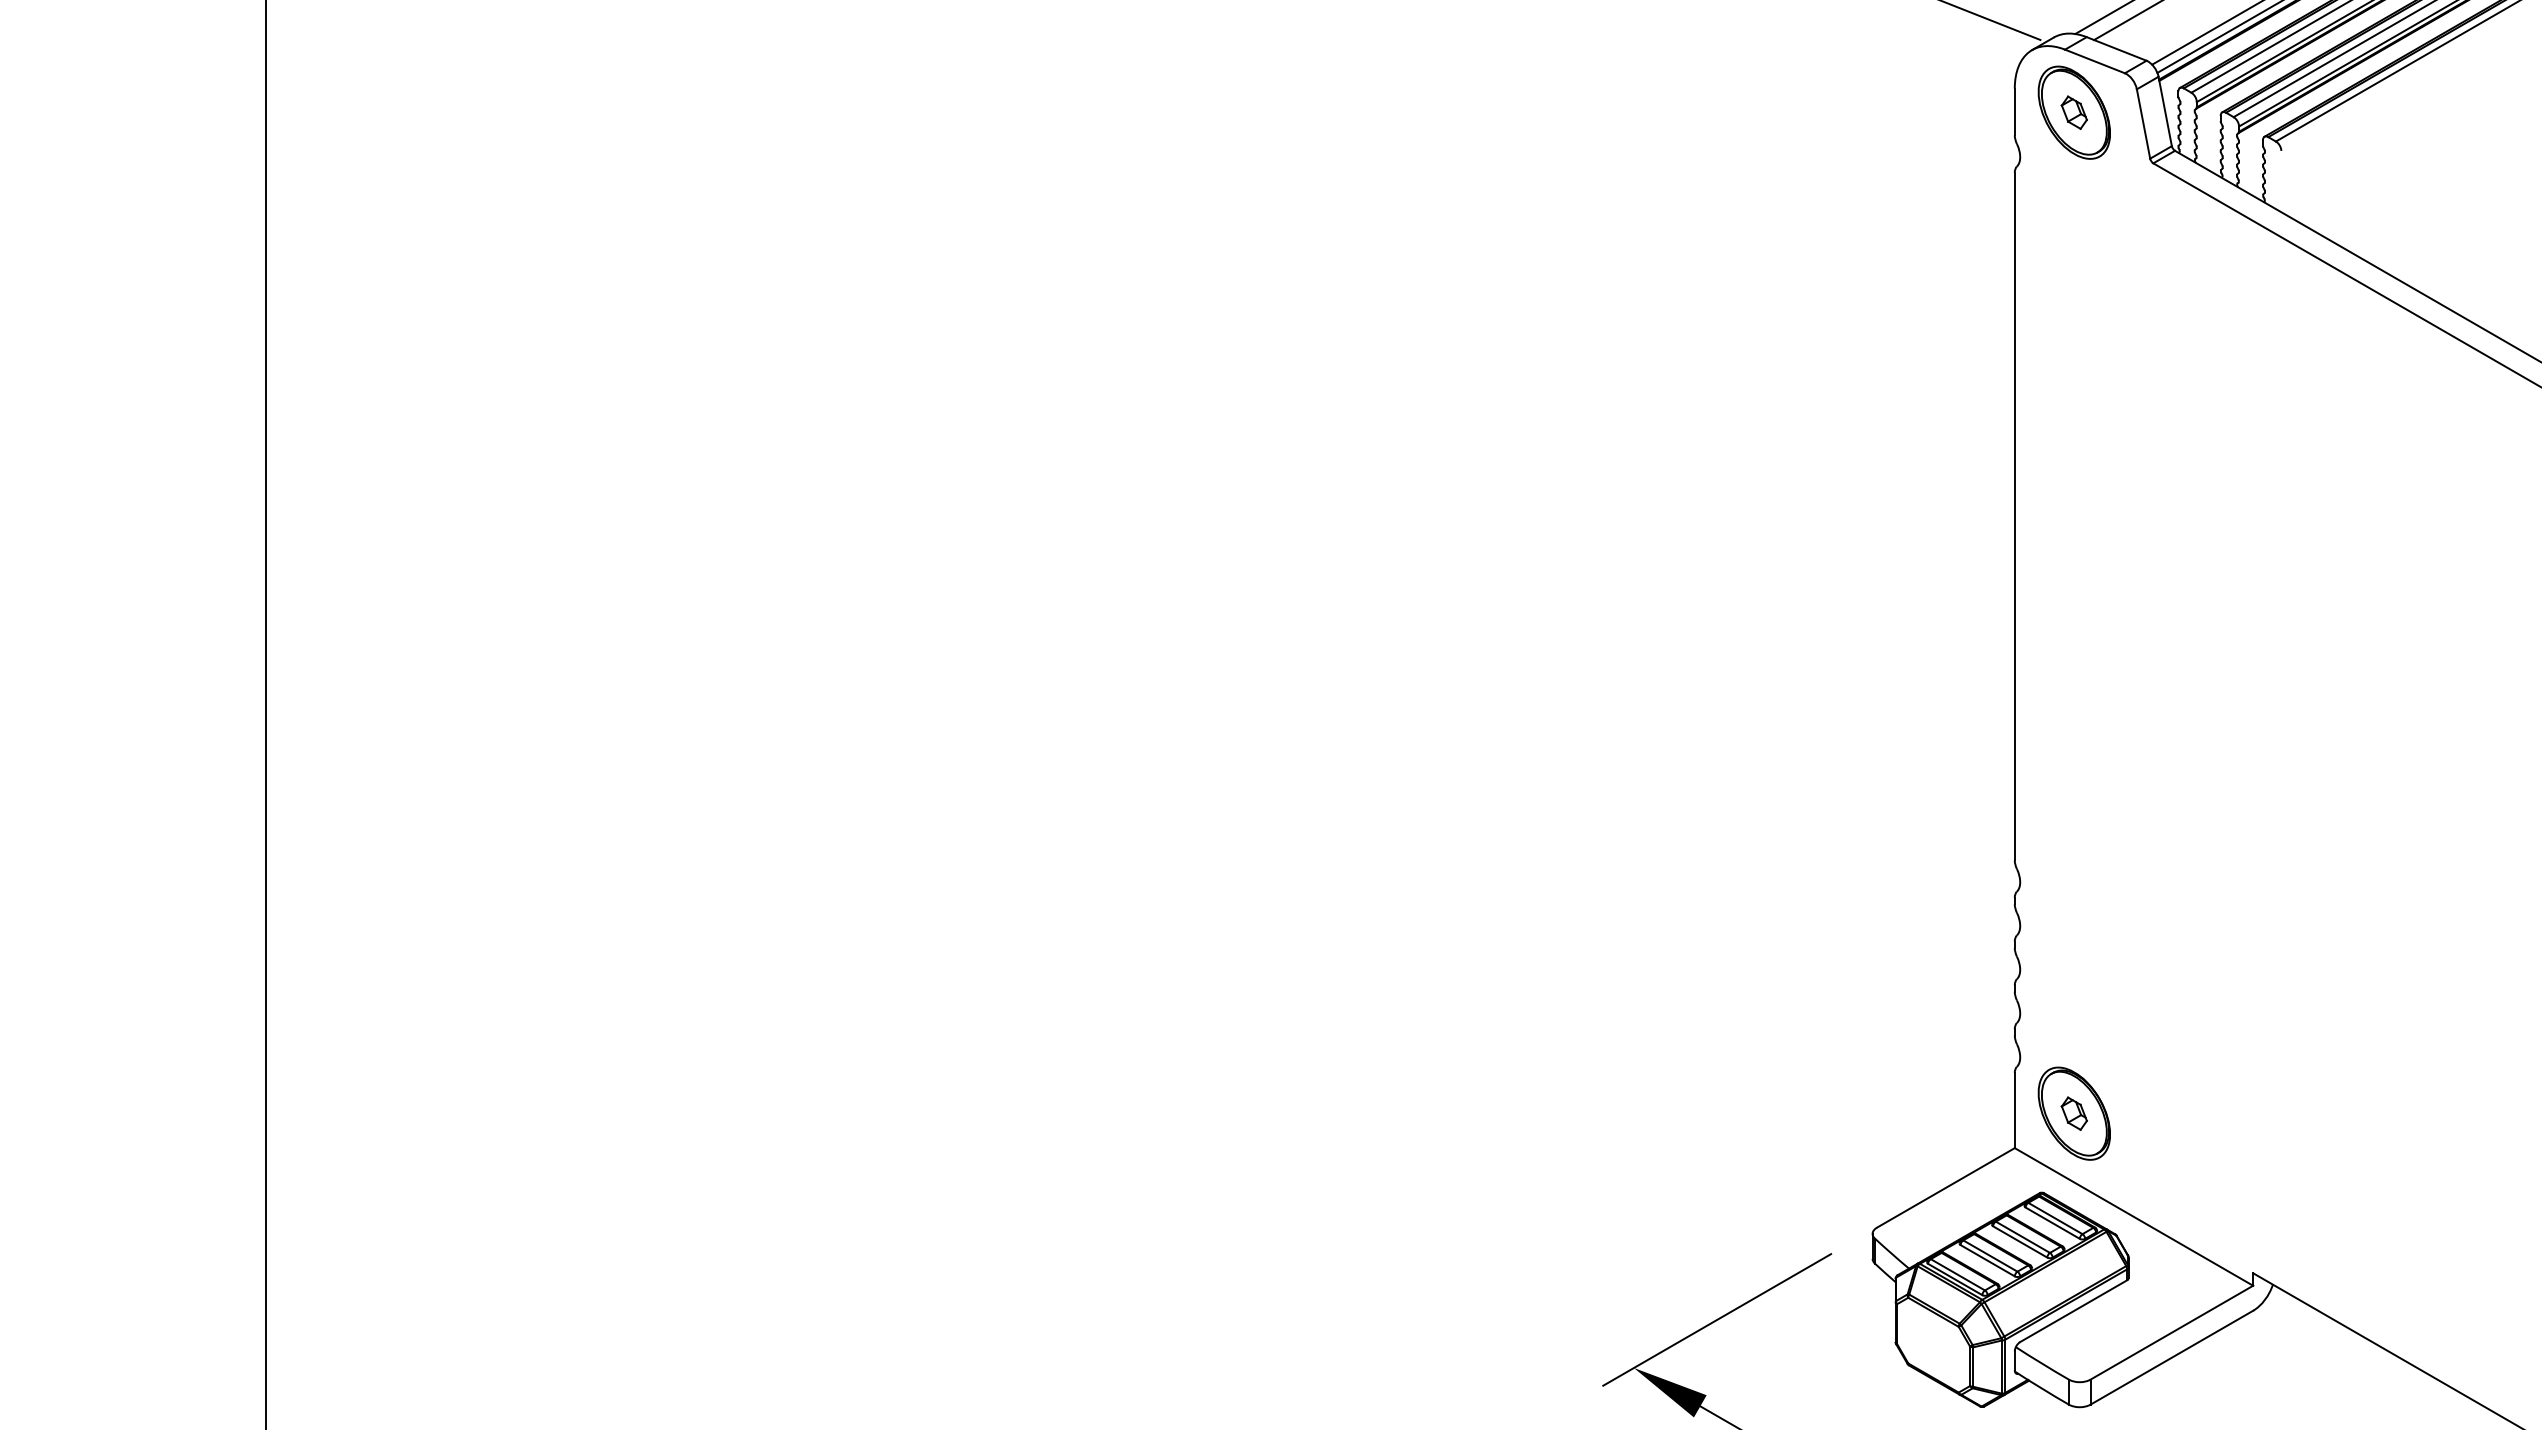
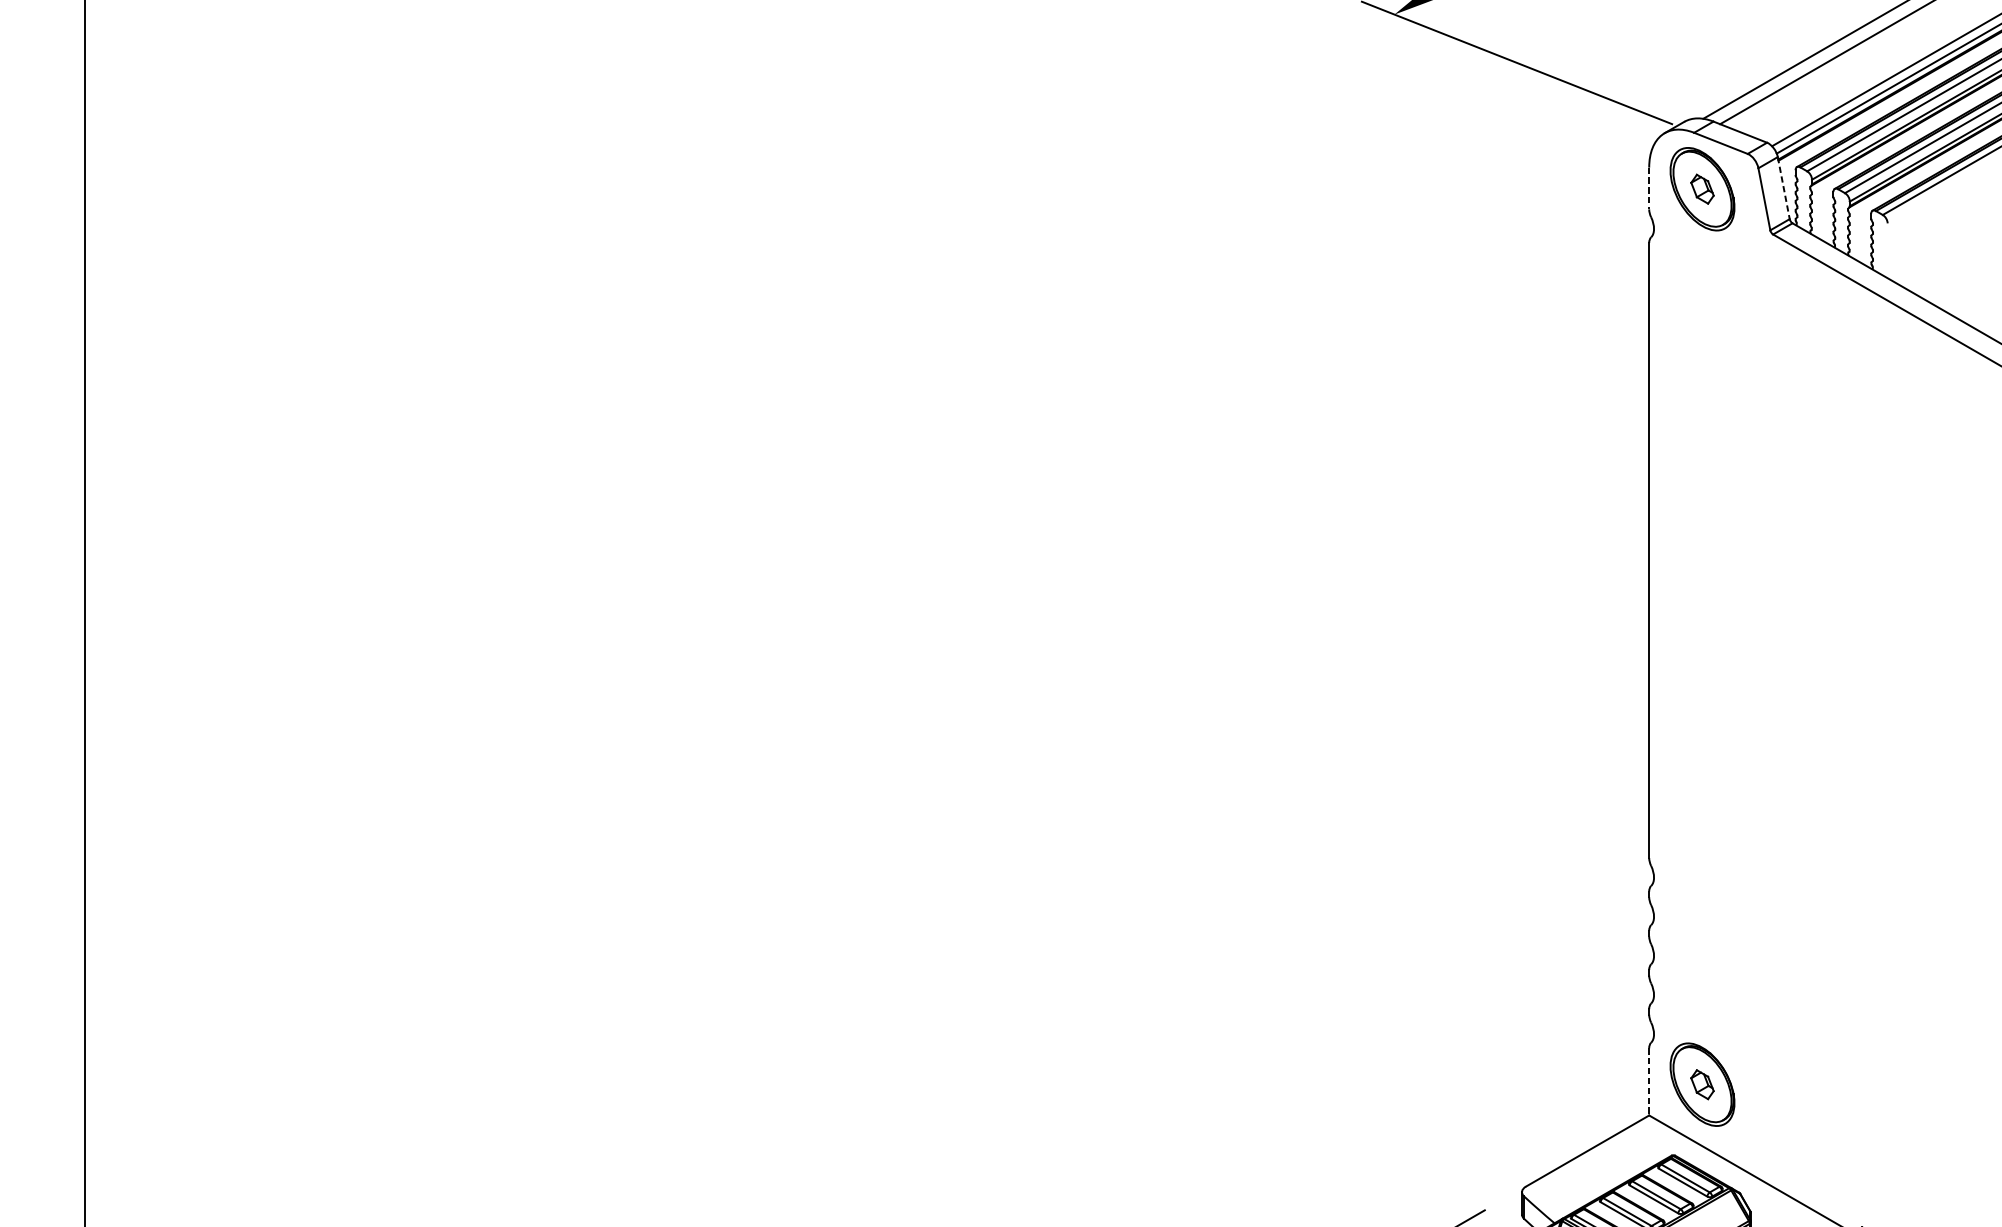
line: (2165, 111) -> (1784, 188), solid -> dashed
line: (2014, 112) -> (1648, 189), solid -> dashed
line: (2014, 1110) -> (1648, 1081), solid -> dashed

